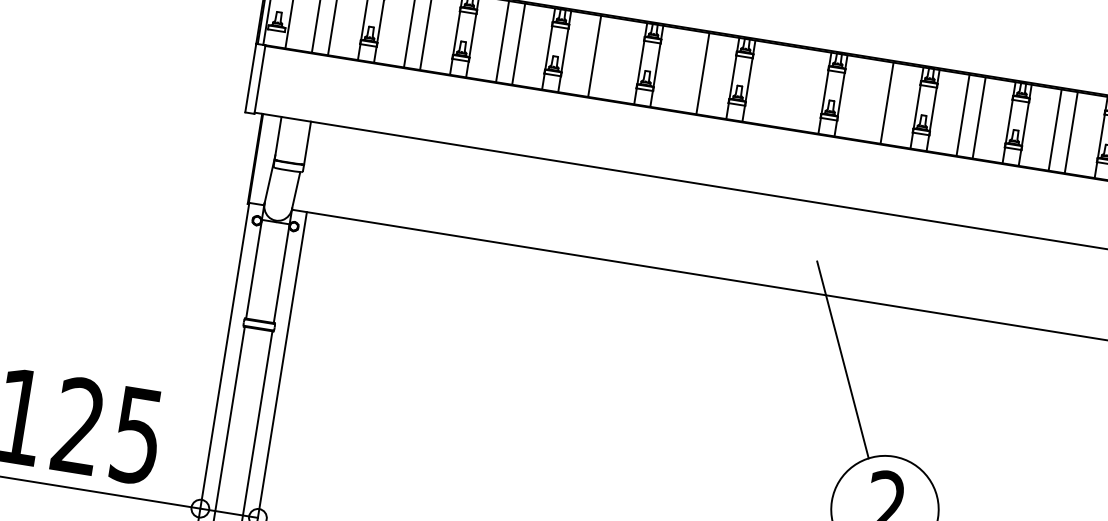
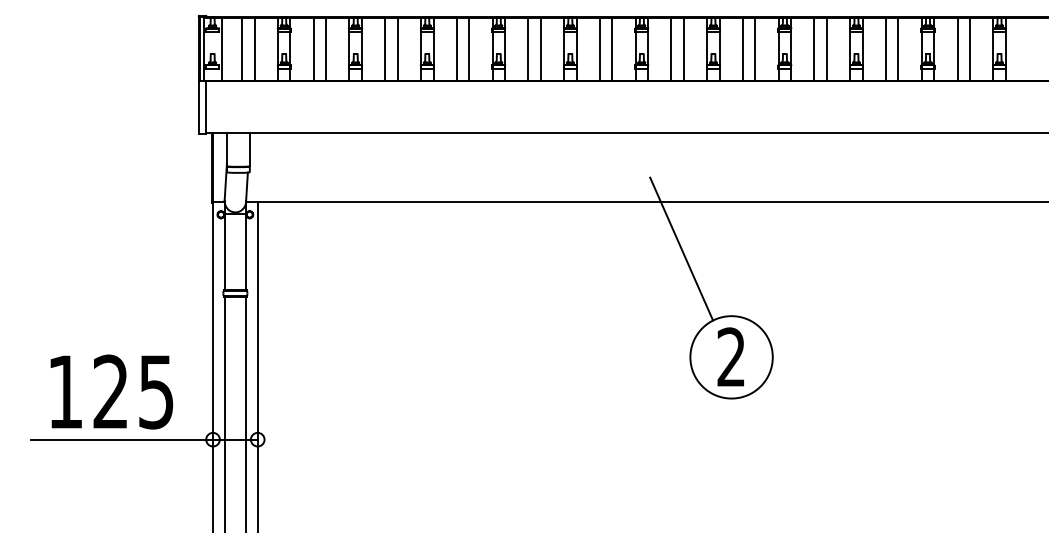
line: (611, 57) -> (469, 48), added
line: (687, 70) -> (528, 48), added
line: (778, 84) -> (599, 48), added
line: (795, 87) -> (612, 48), added
line: (871, 99) -> (671, 48), added

